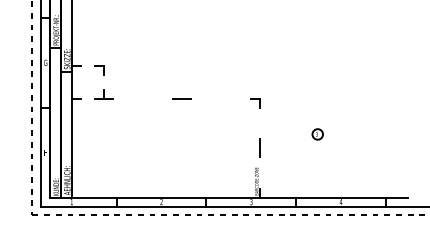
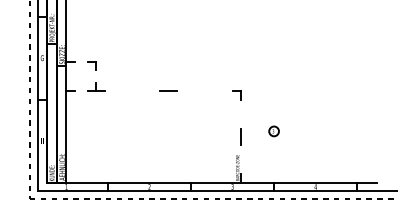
part: (317, 134) -> (273, 131), moved

